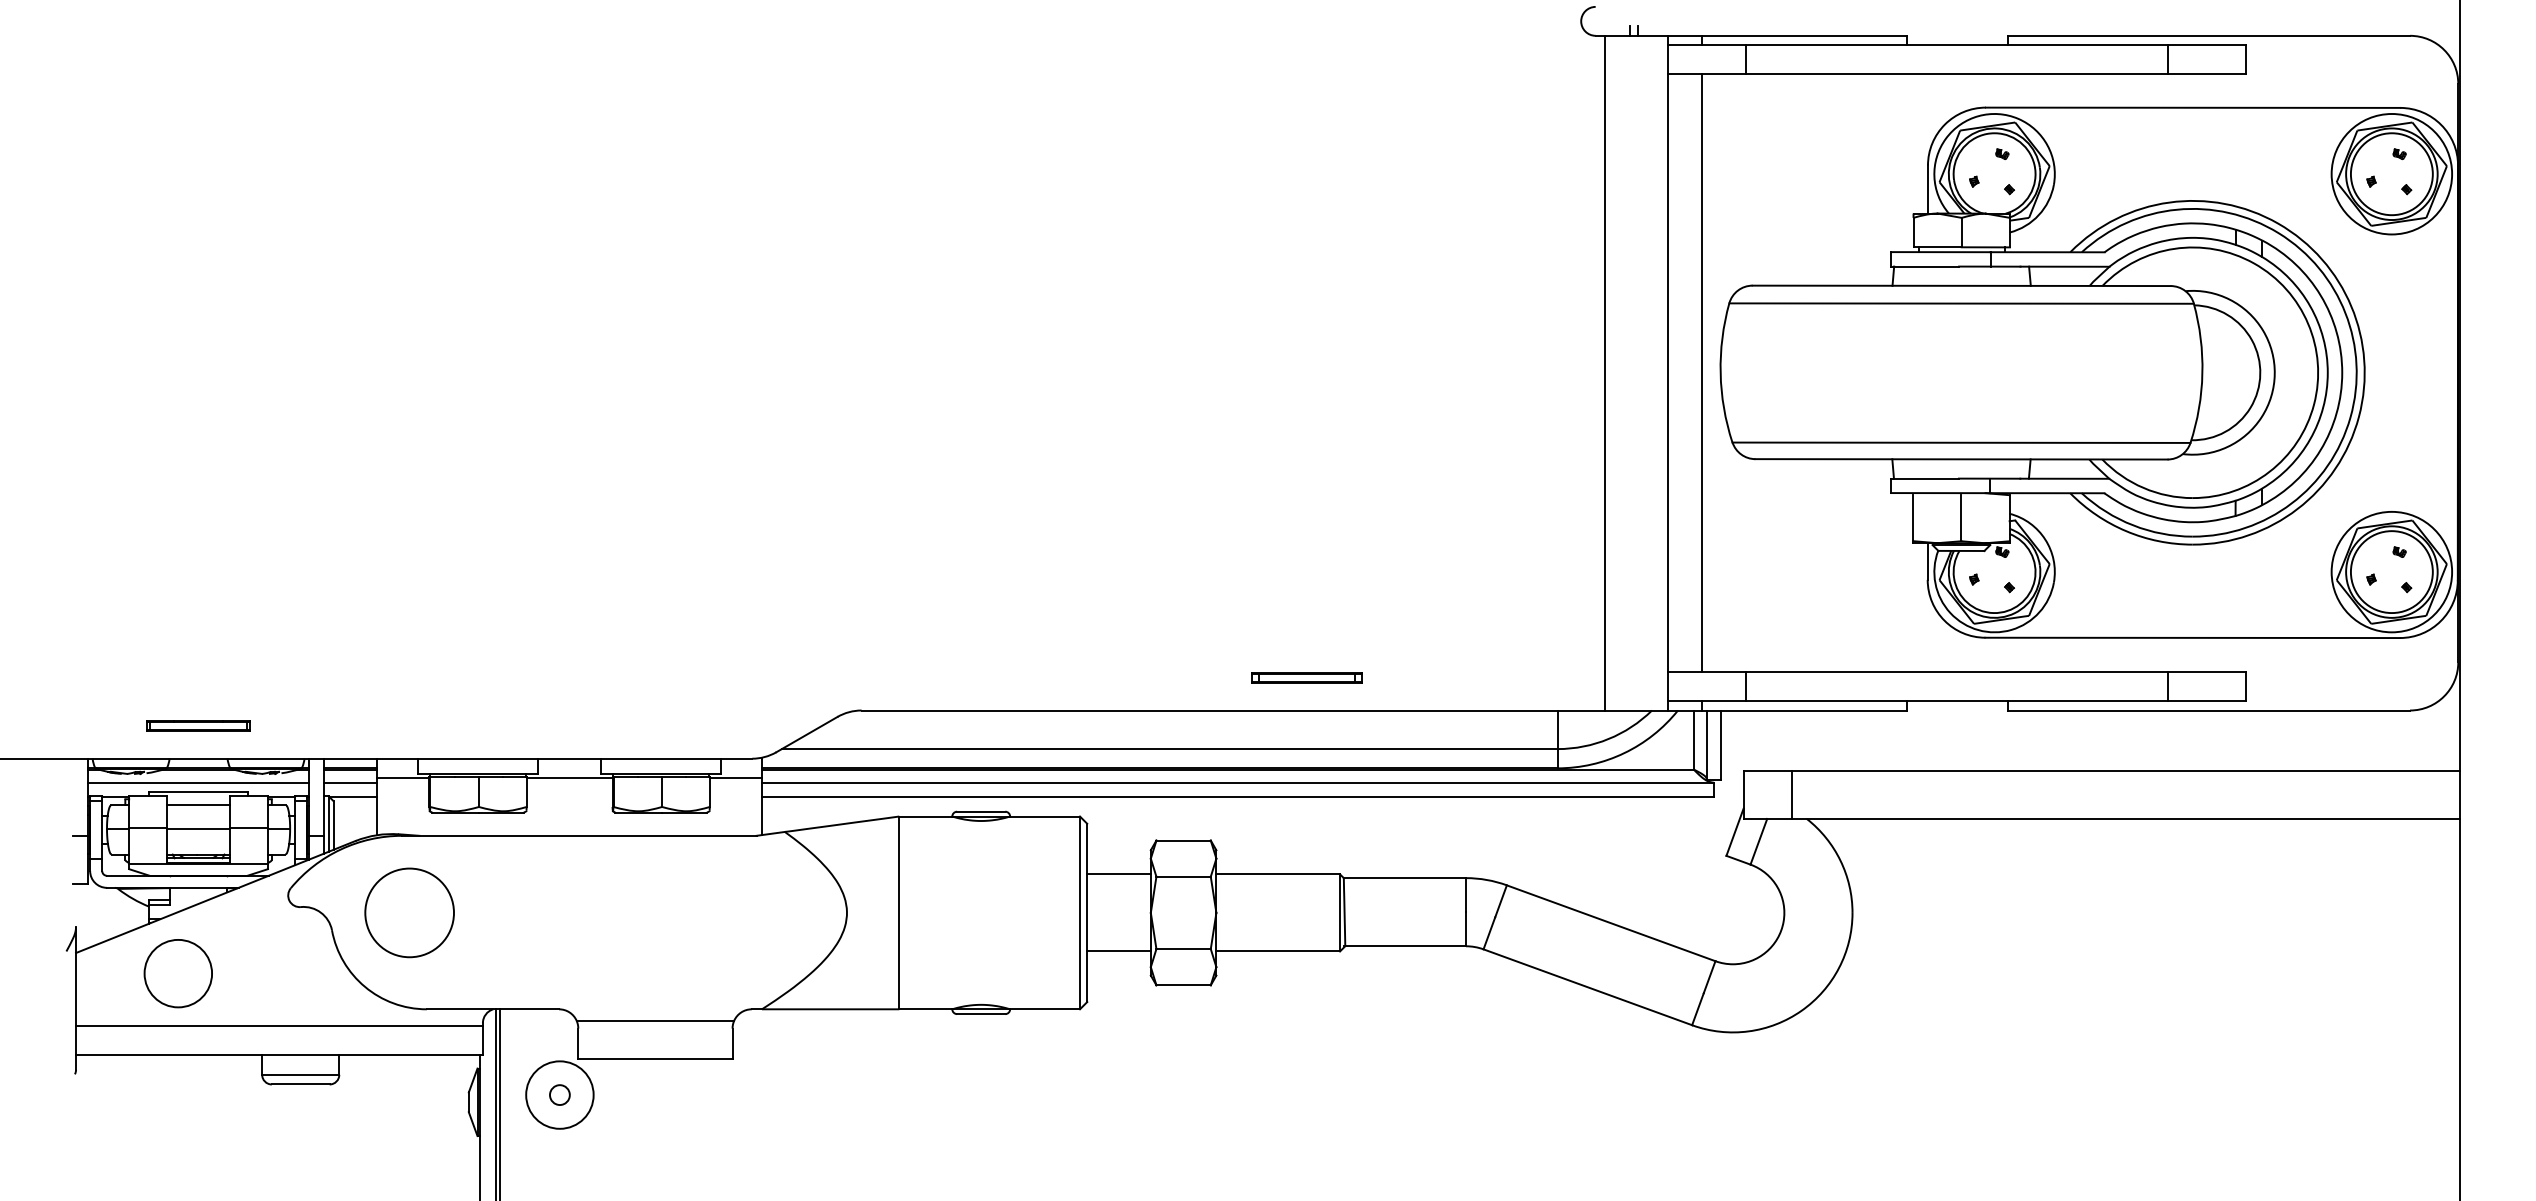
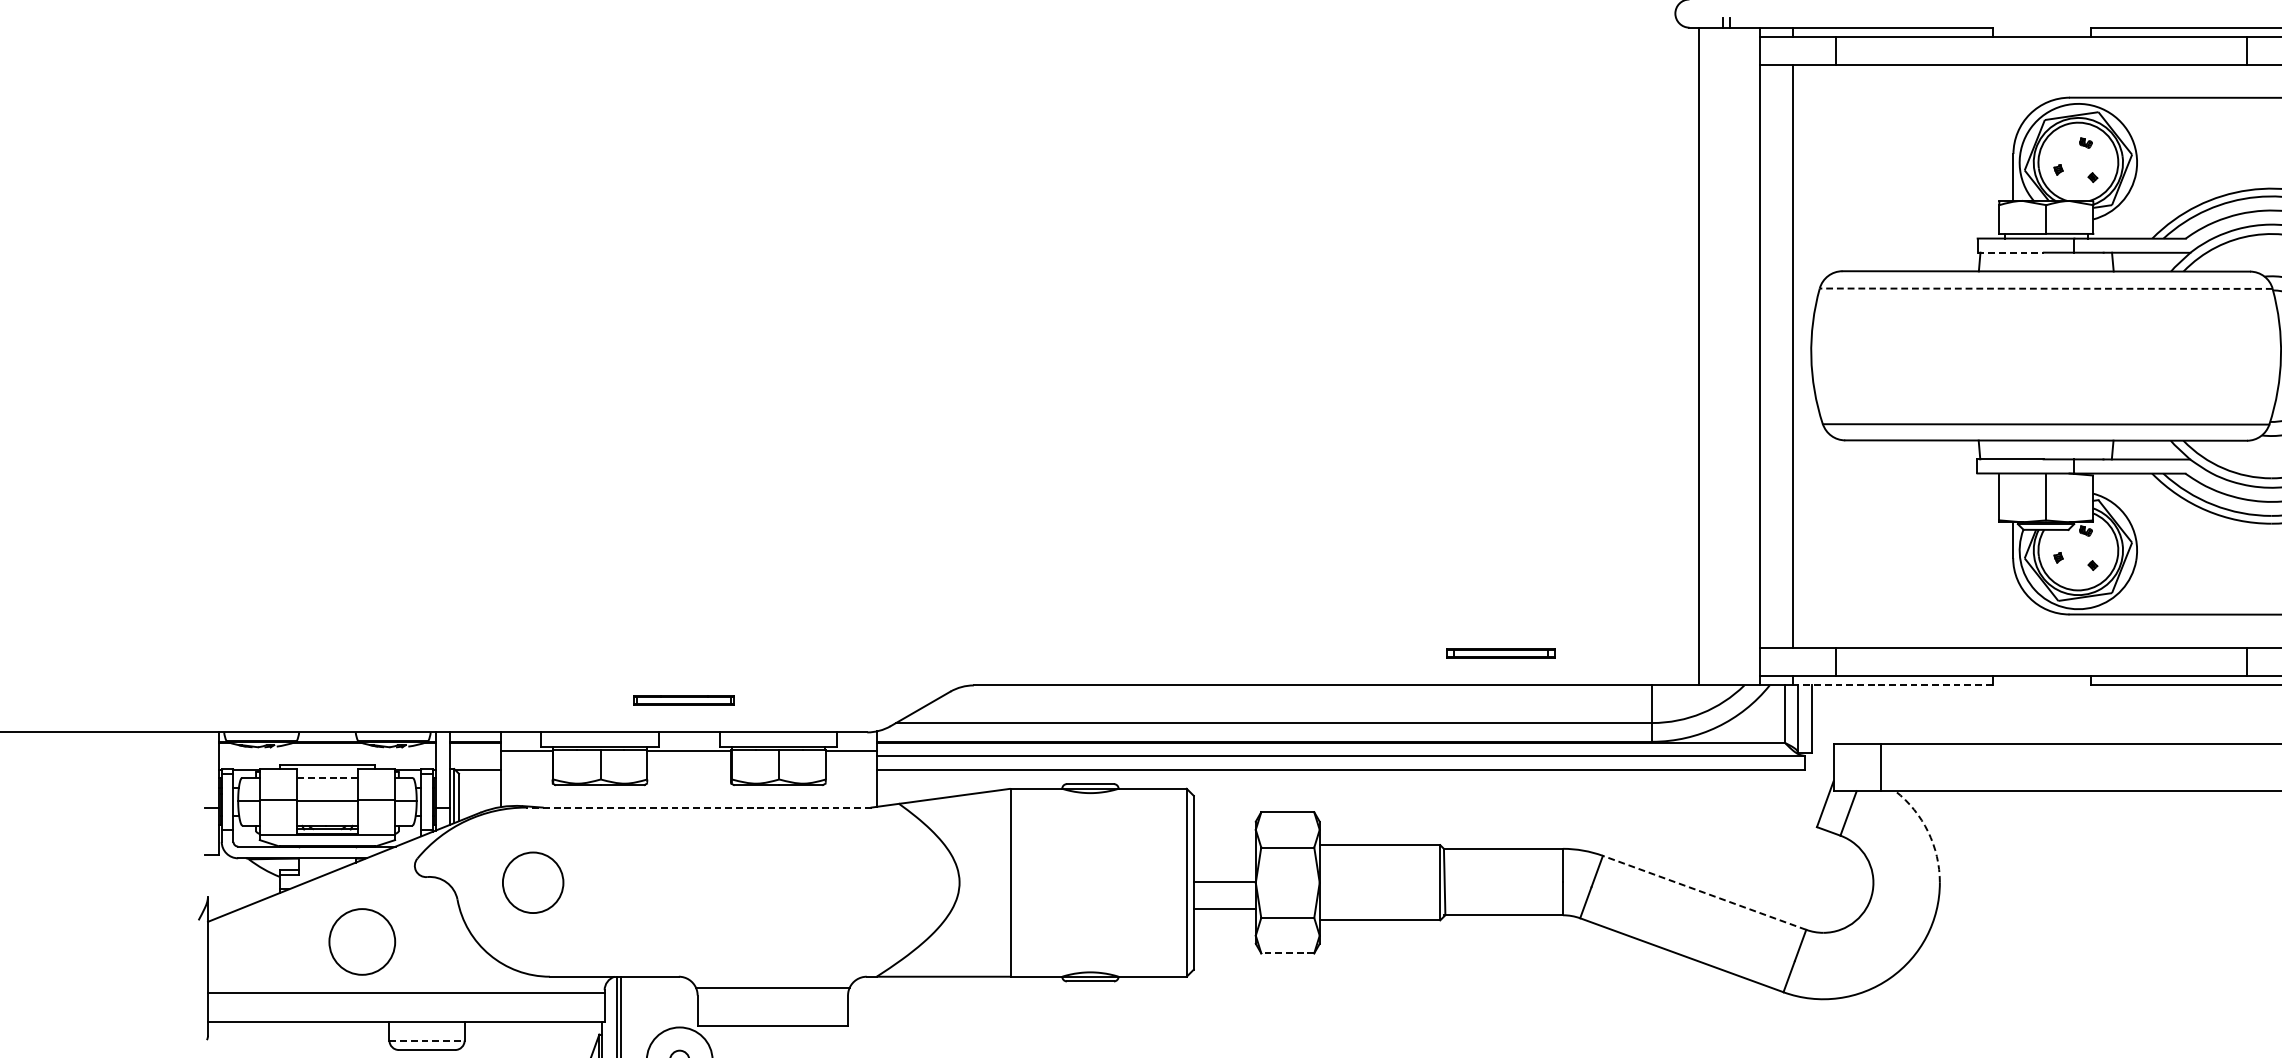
line: (1925, 266) -> (2011, 252), solid -> dashed
line: (1961, 303) -> (2046, 288), solid -> dashed
part: (1306, 677) -> (1500, 653), moved
line: (1803, 710) -> (1892, 685), solid -> dashed
part: (198, 725) -> (684, 700), moved
line: (198, 782) -> (327, 755), removed
line: (349, 782) -> (474, 755), removed
line: (198, 805) -> (327, 778), solid -> dashed
line: (578, 835) -> (697, 807), solid -> dashed
arc: (1840, 860) -> (1928, 831), solid -> dashed
line: (1118, 874) -> (1224, 908), moved
circle: (409, 912) -> (533, 882), size x0.7
line: (1611, 923) -> (1704, 893), solid -> dashed
line: (1118, 951) -> (1224, 882), moved
circle: (177, 973) -> (361, 941), moved
line: (1183, 985) -> (1287, 953), solid -> dashed
line: (300, 1074) -> (426, 1040), solid -> dashed

